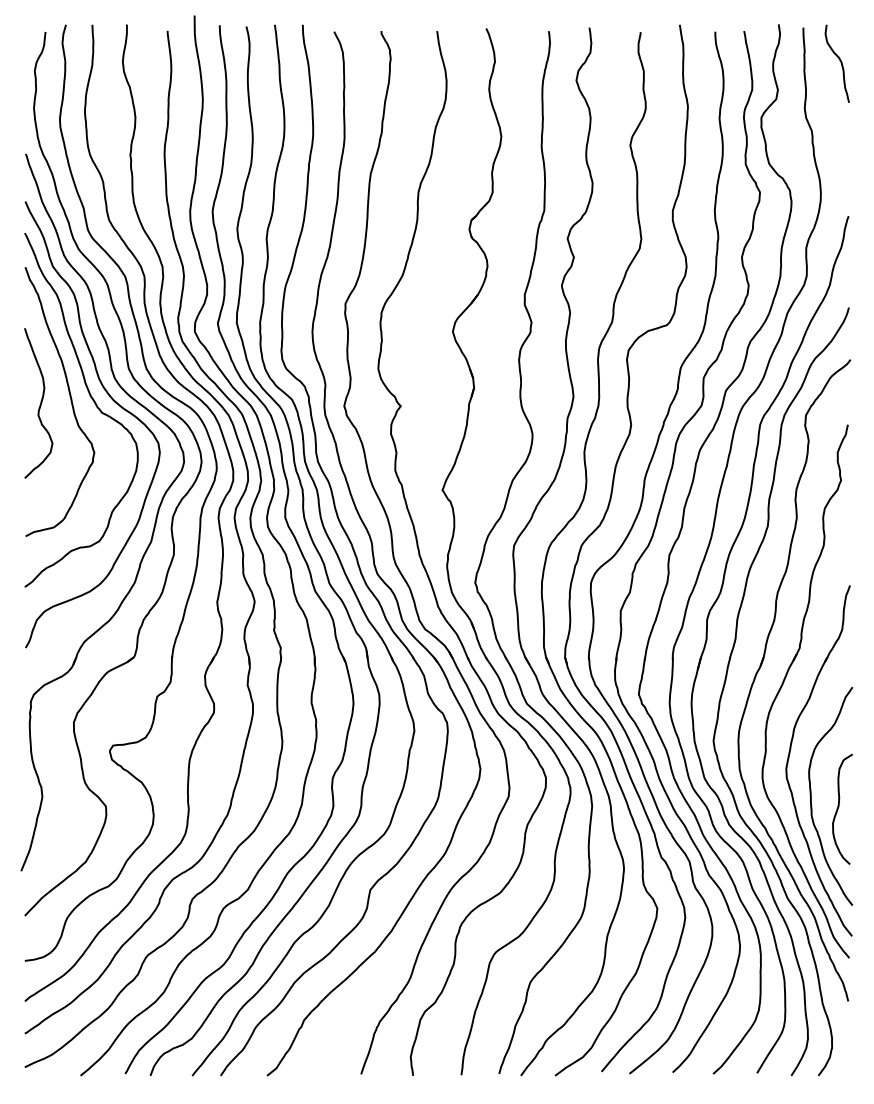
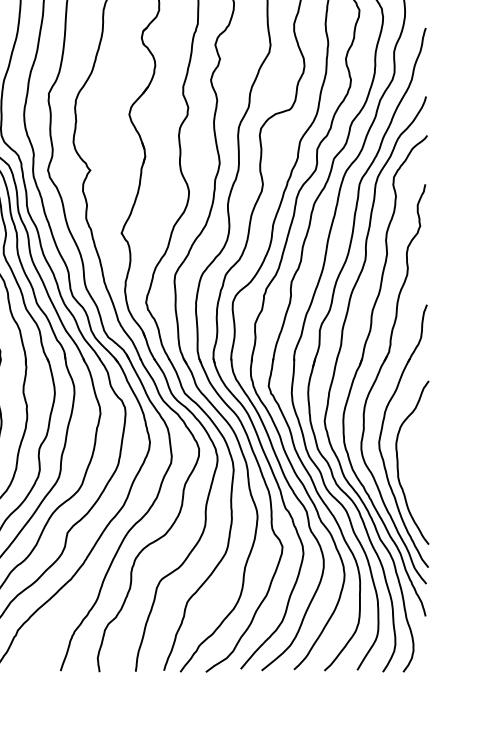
curve: (839, 807) -> (419, 471), removed

